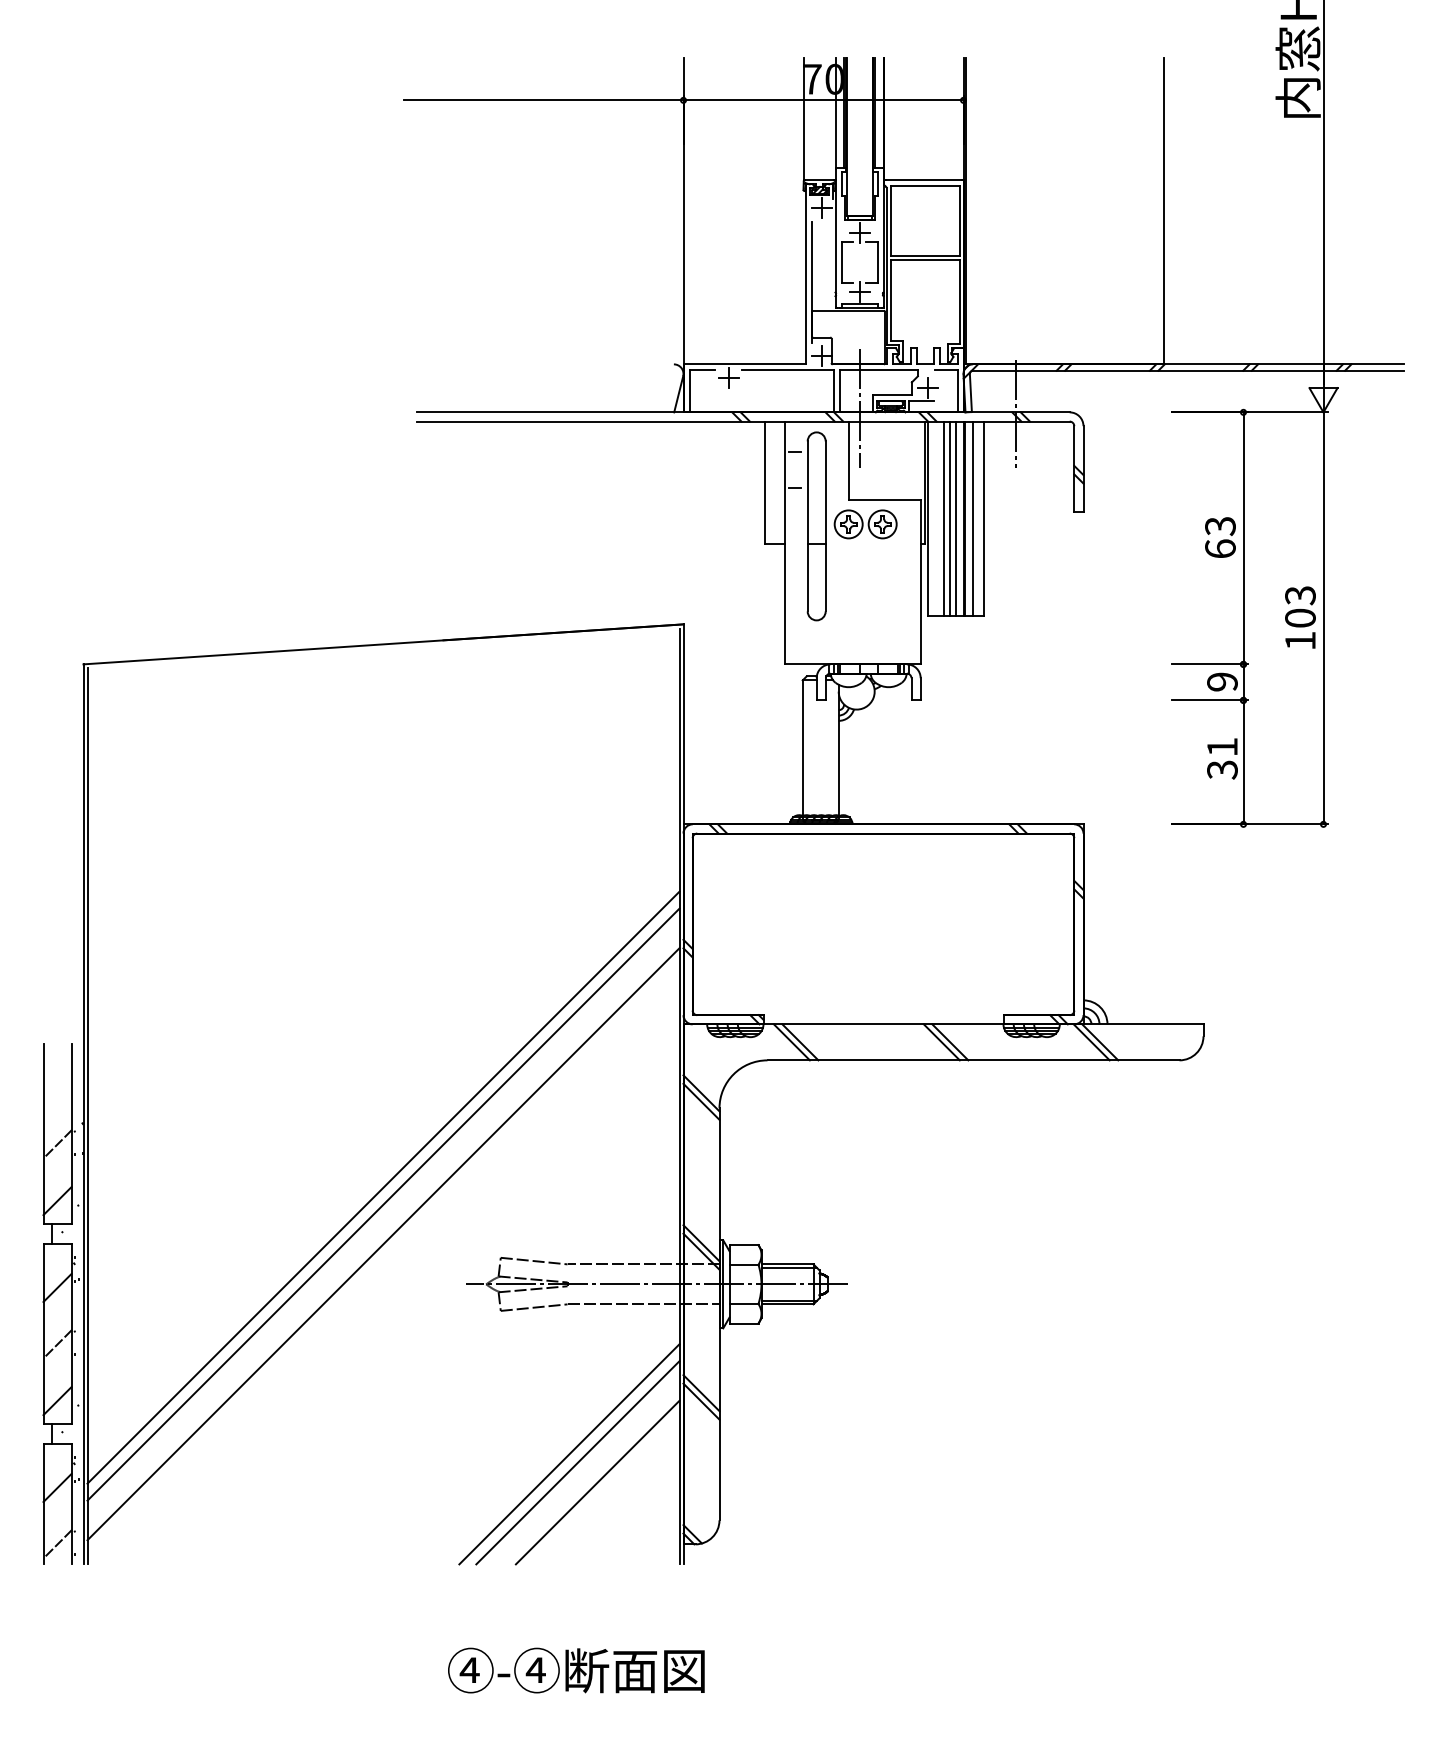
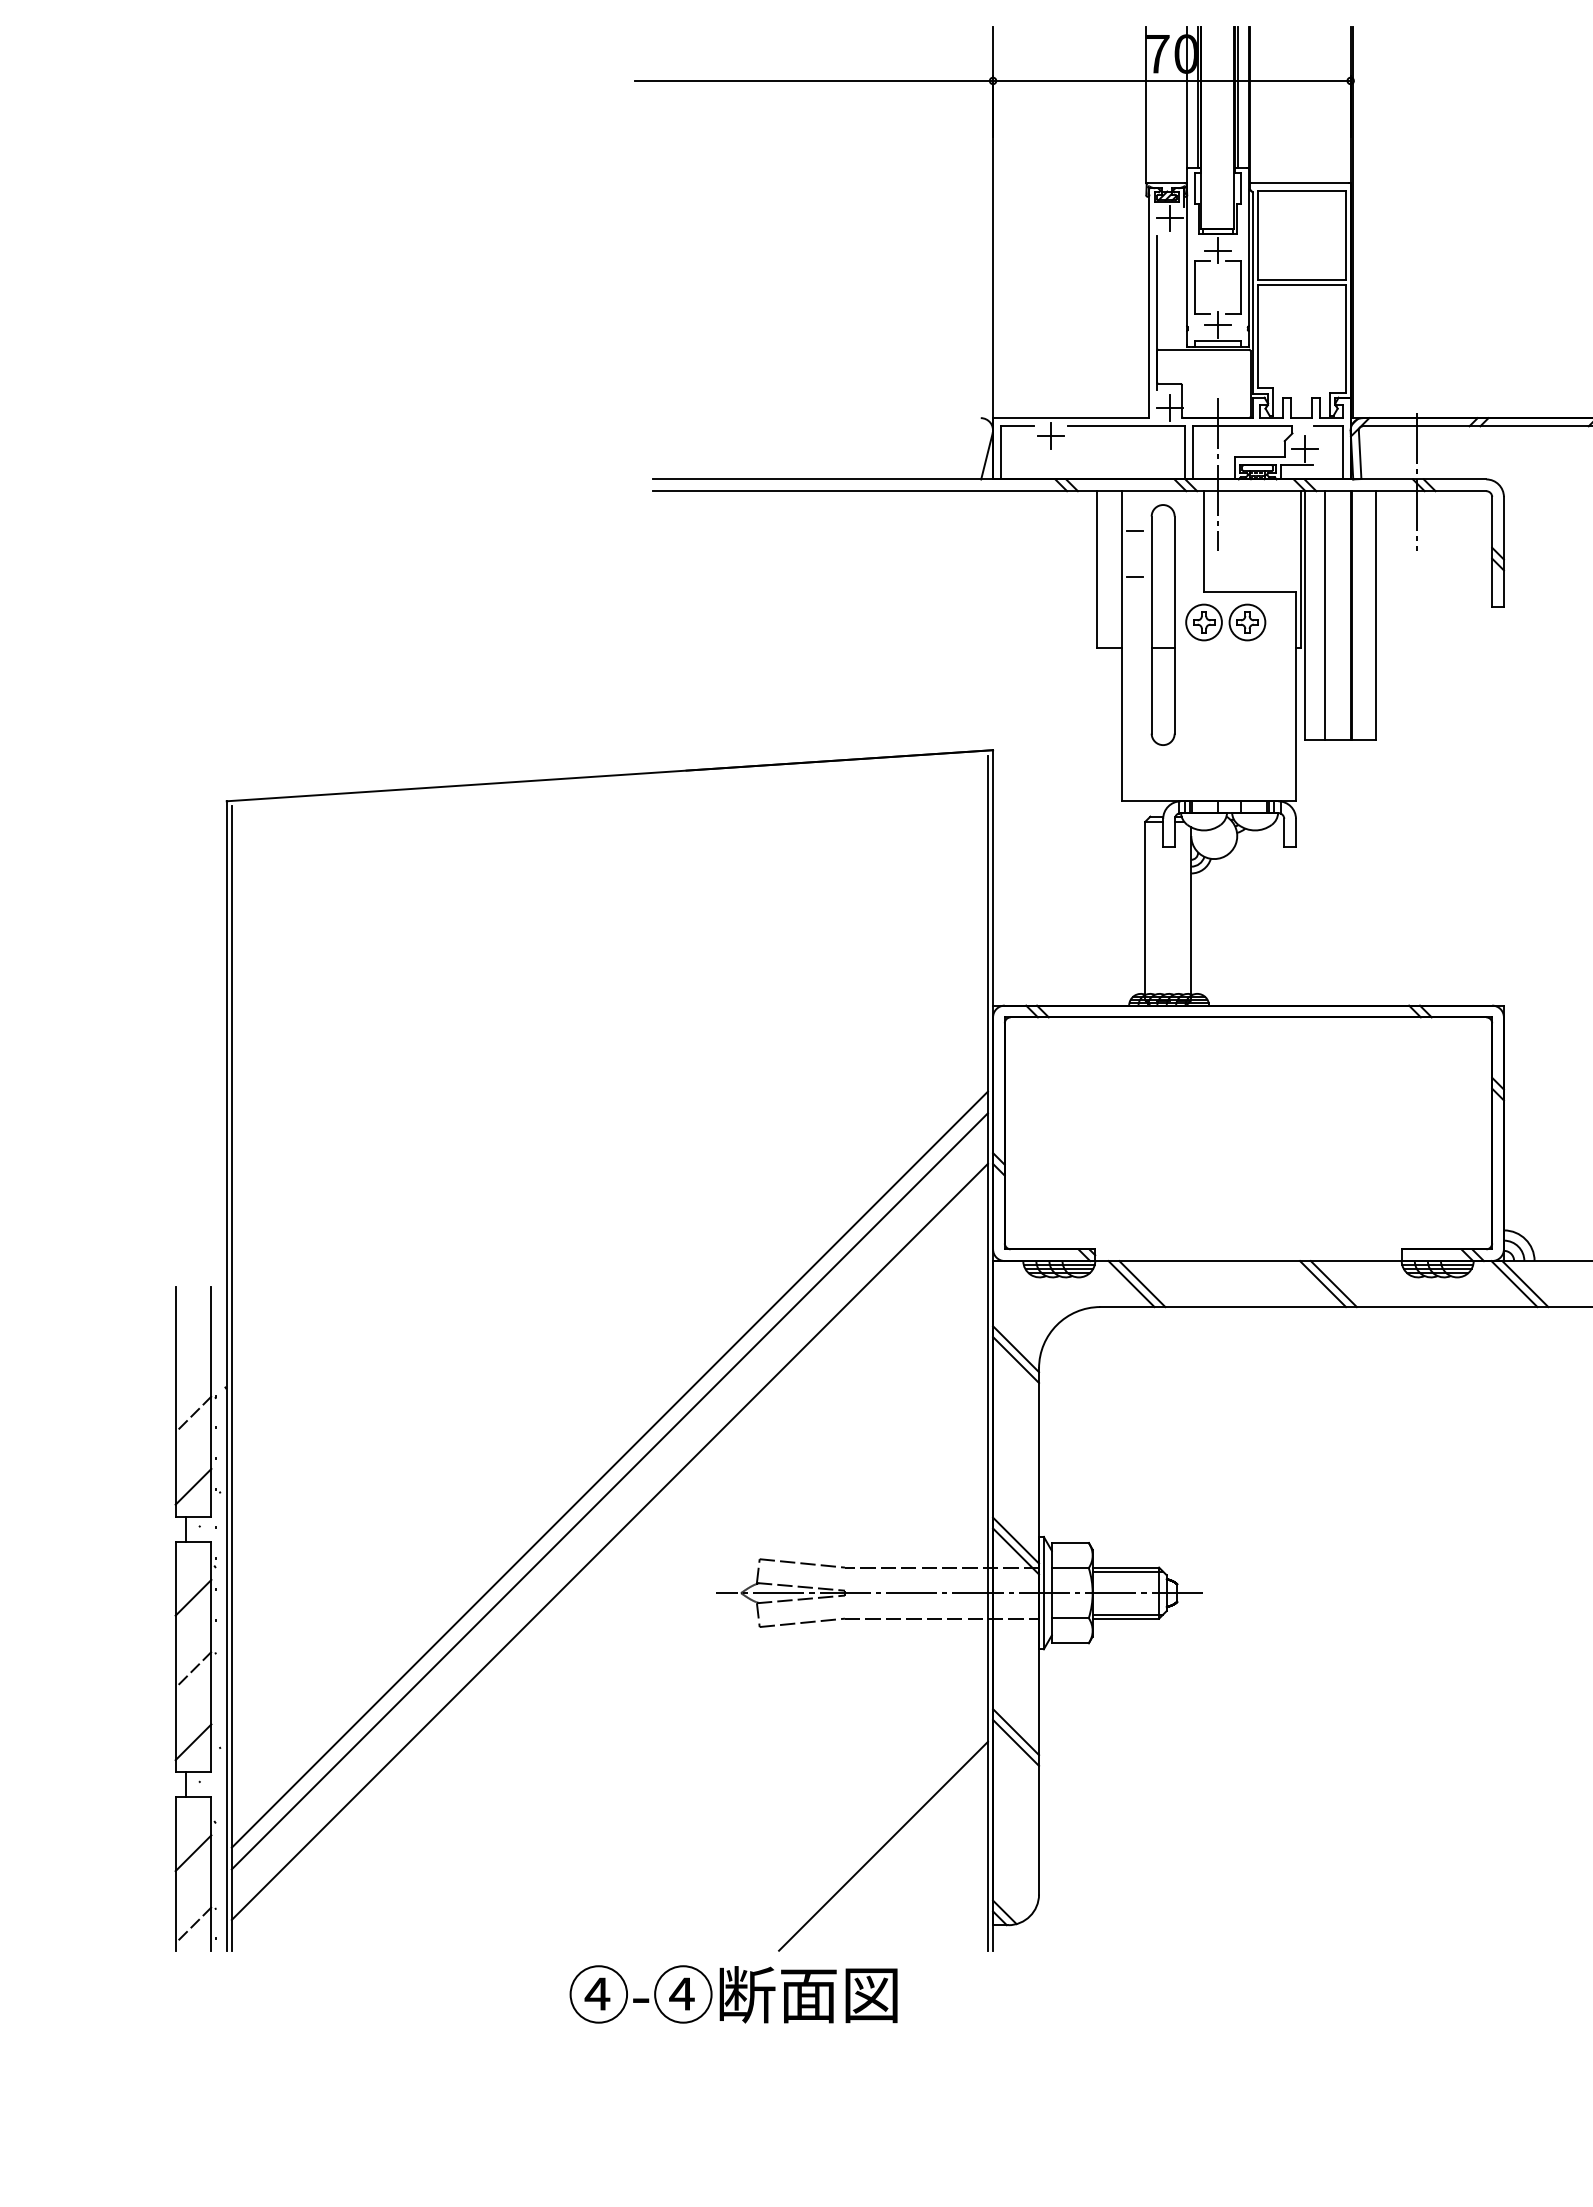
line: (949, 518) -> (1332, 614), removed
line: (955, 518) -> (1340, 614), removed
line: (972, 518) -> (1362, 614), removed
line: (569, 1454) -> (847, 1810), removed
line: (577, 1462) -> (857, 1820), removed
text: (576, 1670) -> (733, 1994), moved

